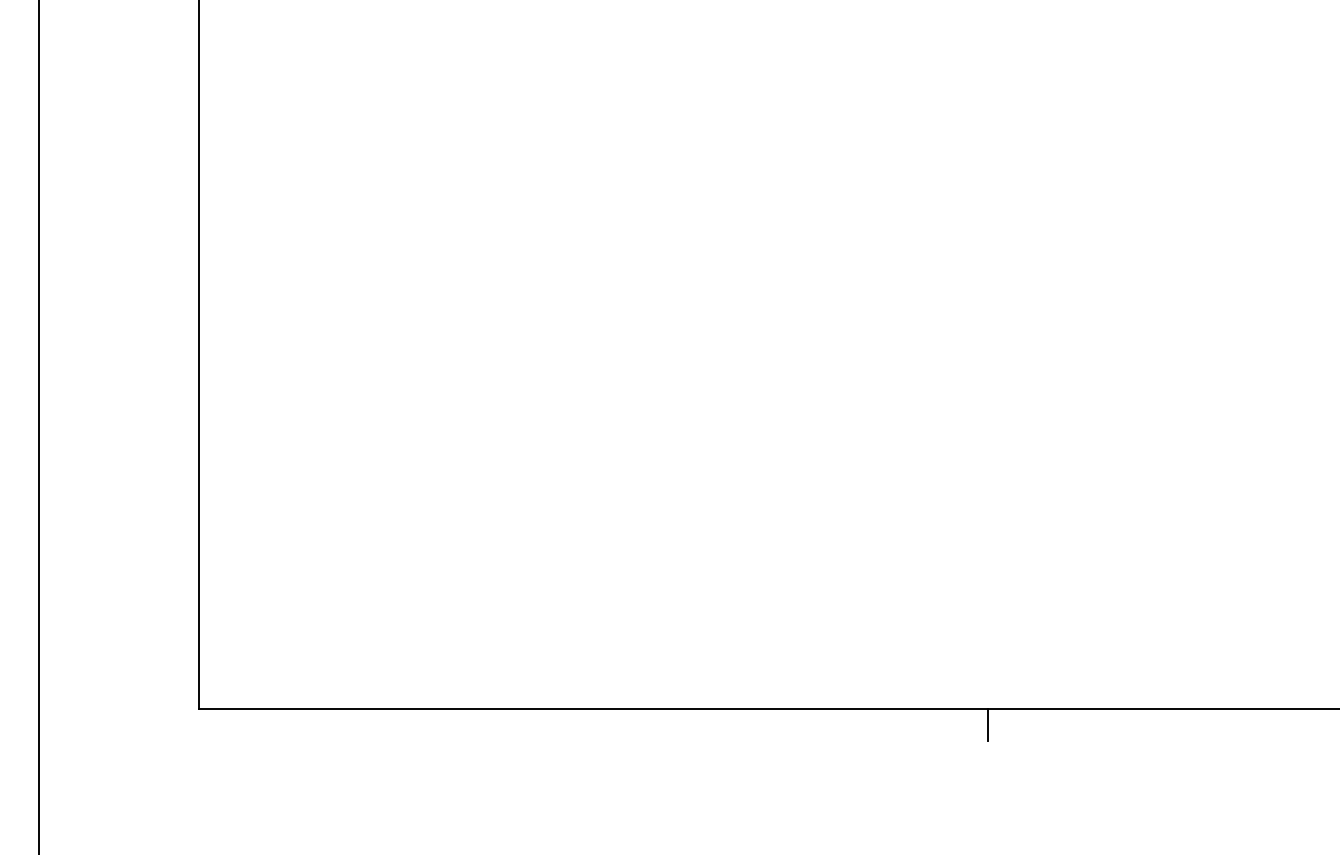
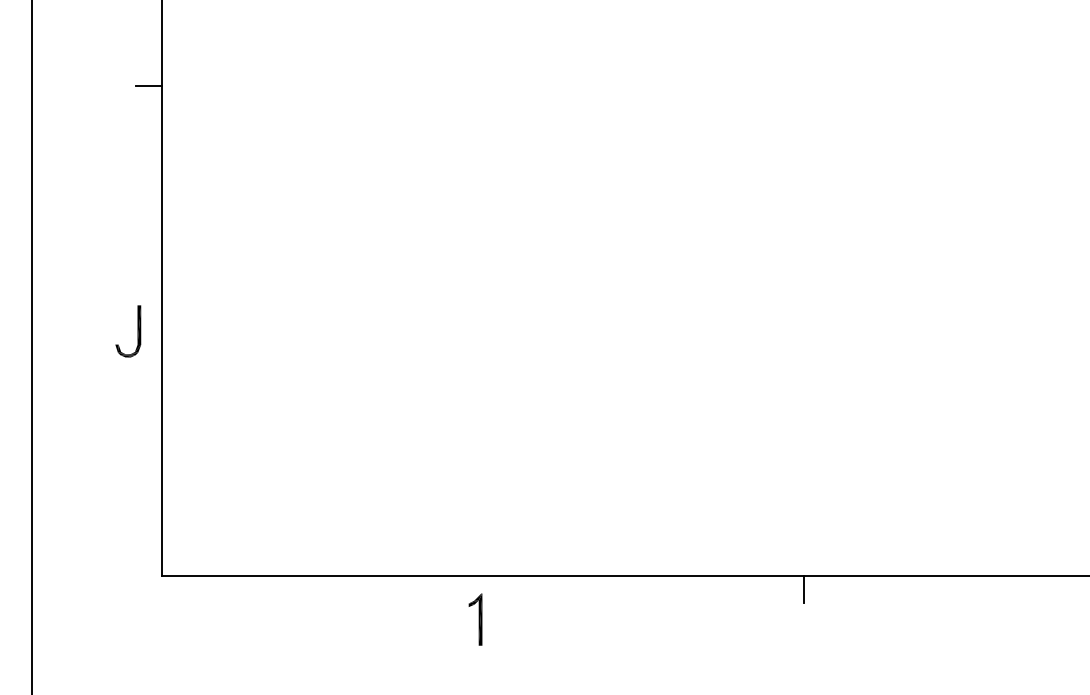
line: (183, 105) -> (149, 85), added
part: (168, 407) -> (137, 331), added
part: (584, 761) -> (475, 619), added

